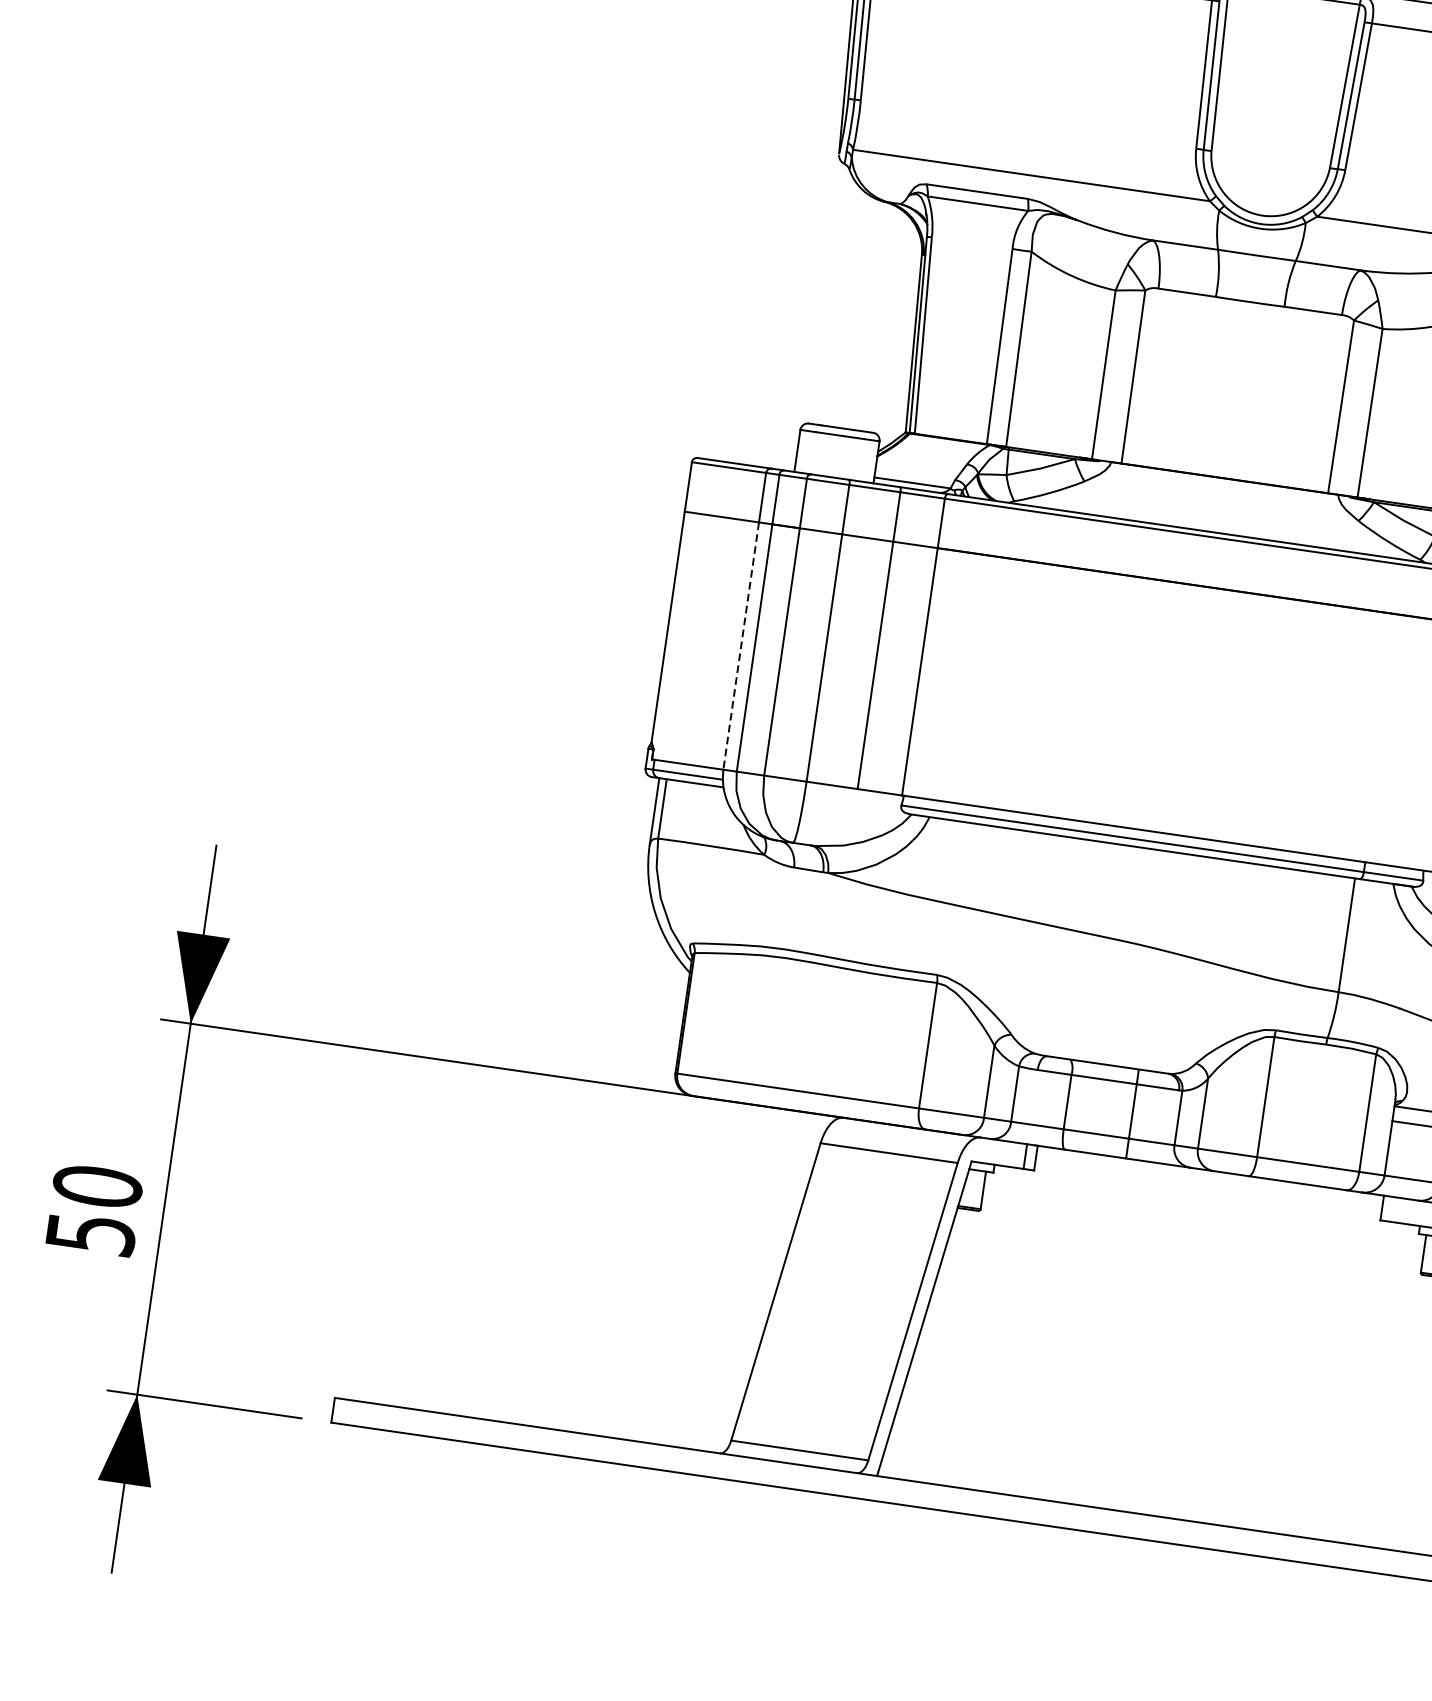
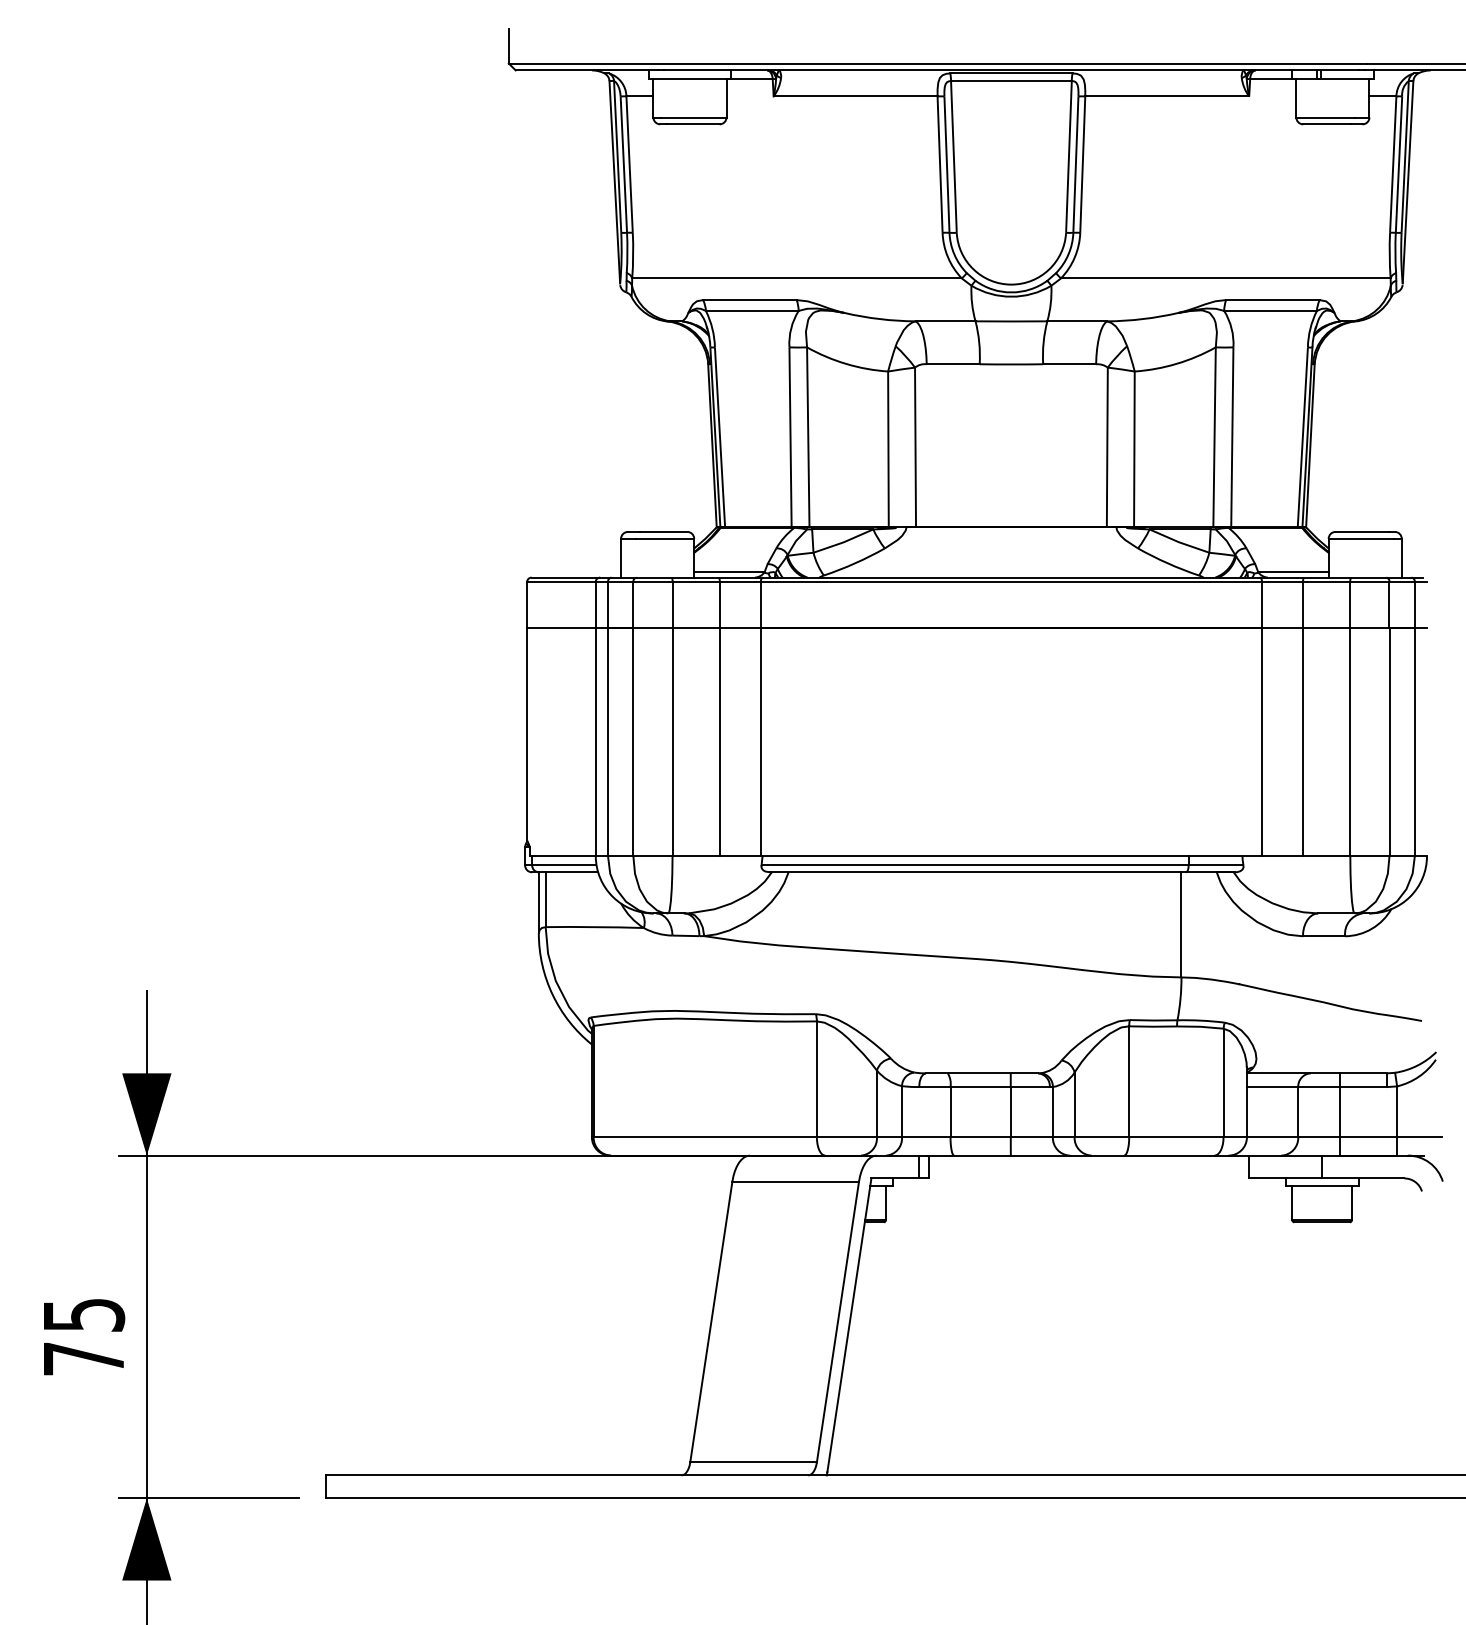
line: (740, 646) -> (595, 742), dashed -> solid
text: (93, 1209) -> (83, 1336), 50 -> 75

